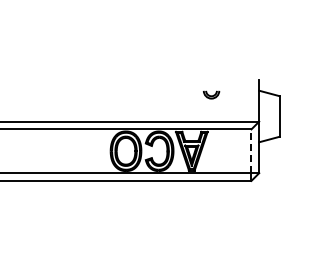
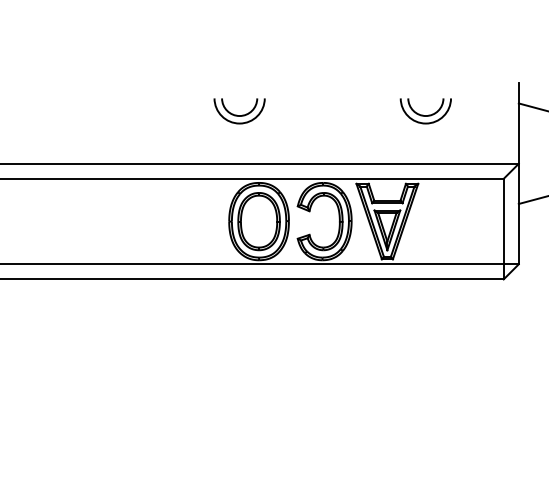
part: (115, 94) -> (238, 110), added
part: (211, 94) -> (425, 110), size x1.67
line: (251, 151) -> (503, 221), dashed -> solid

